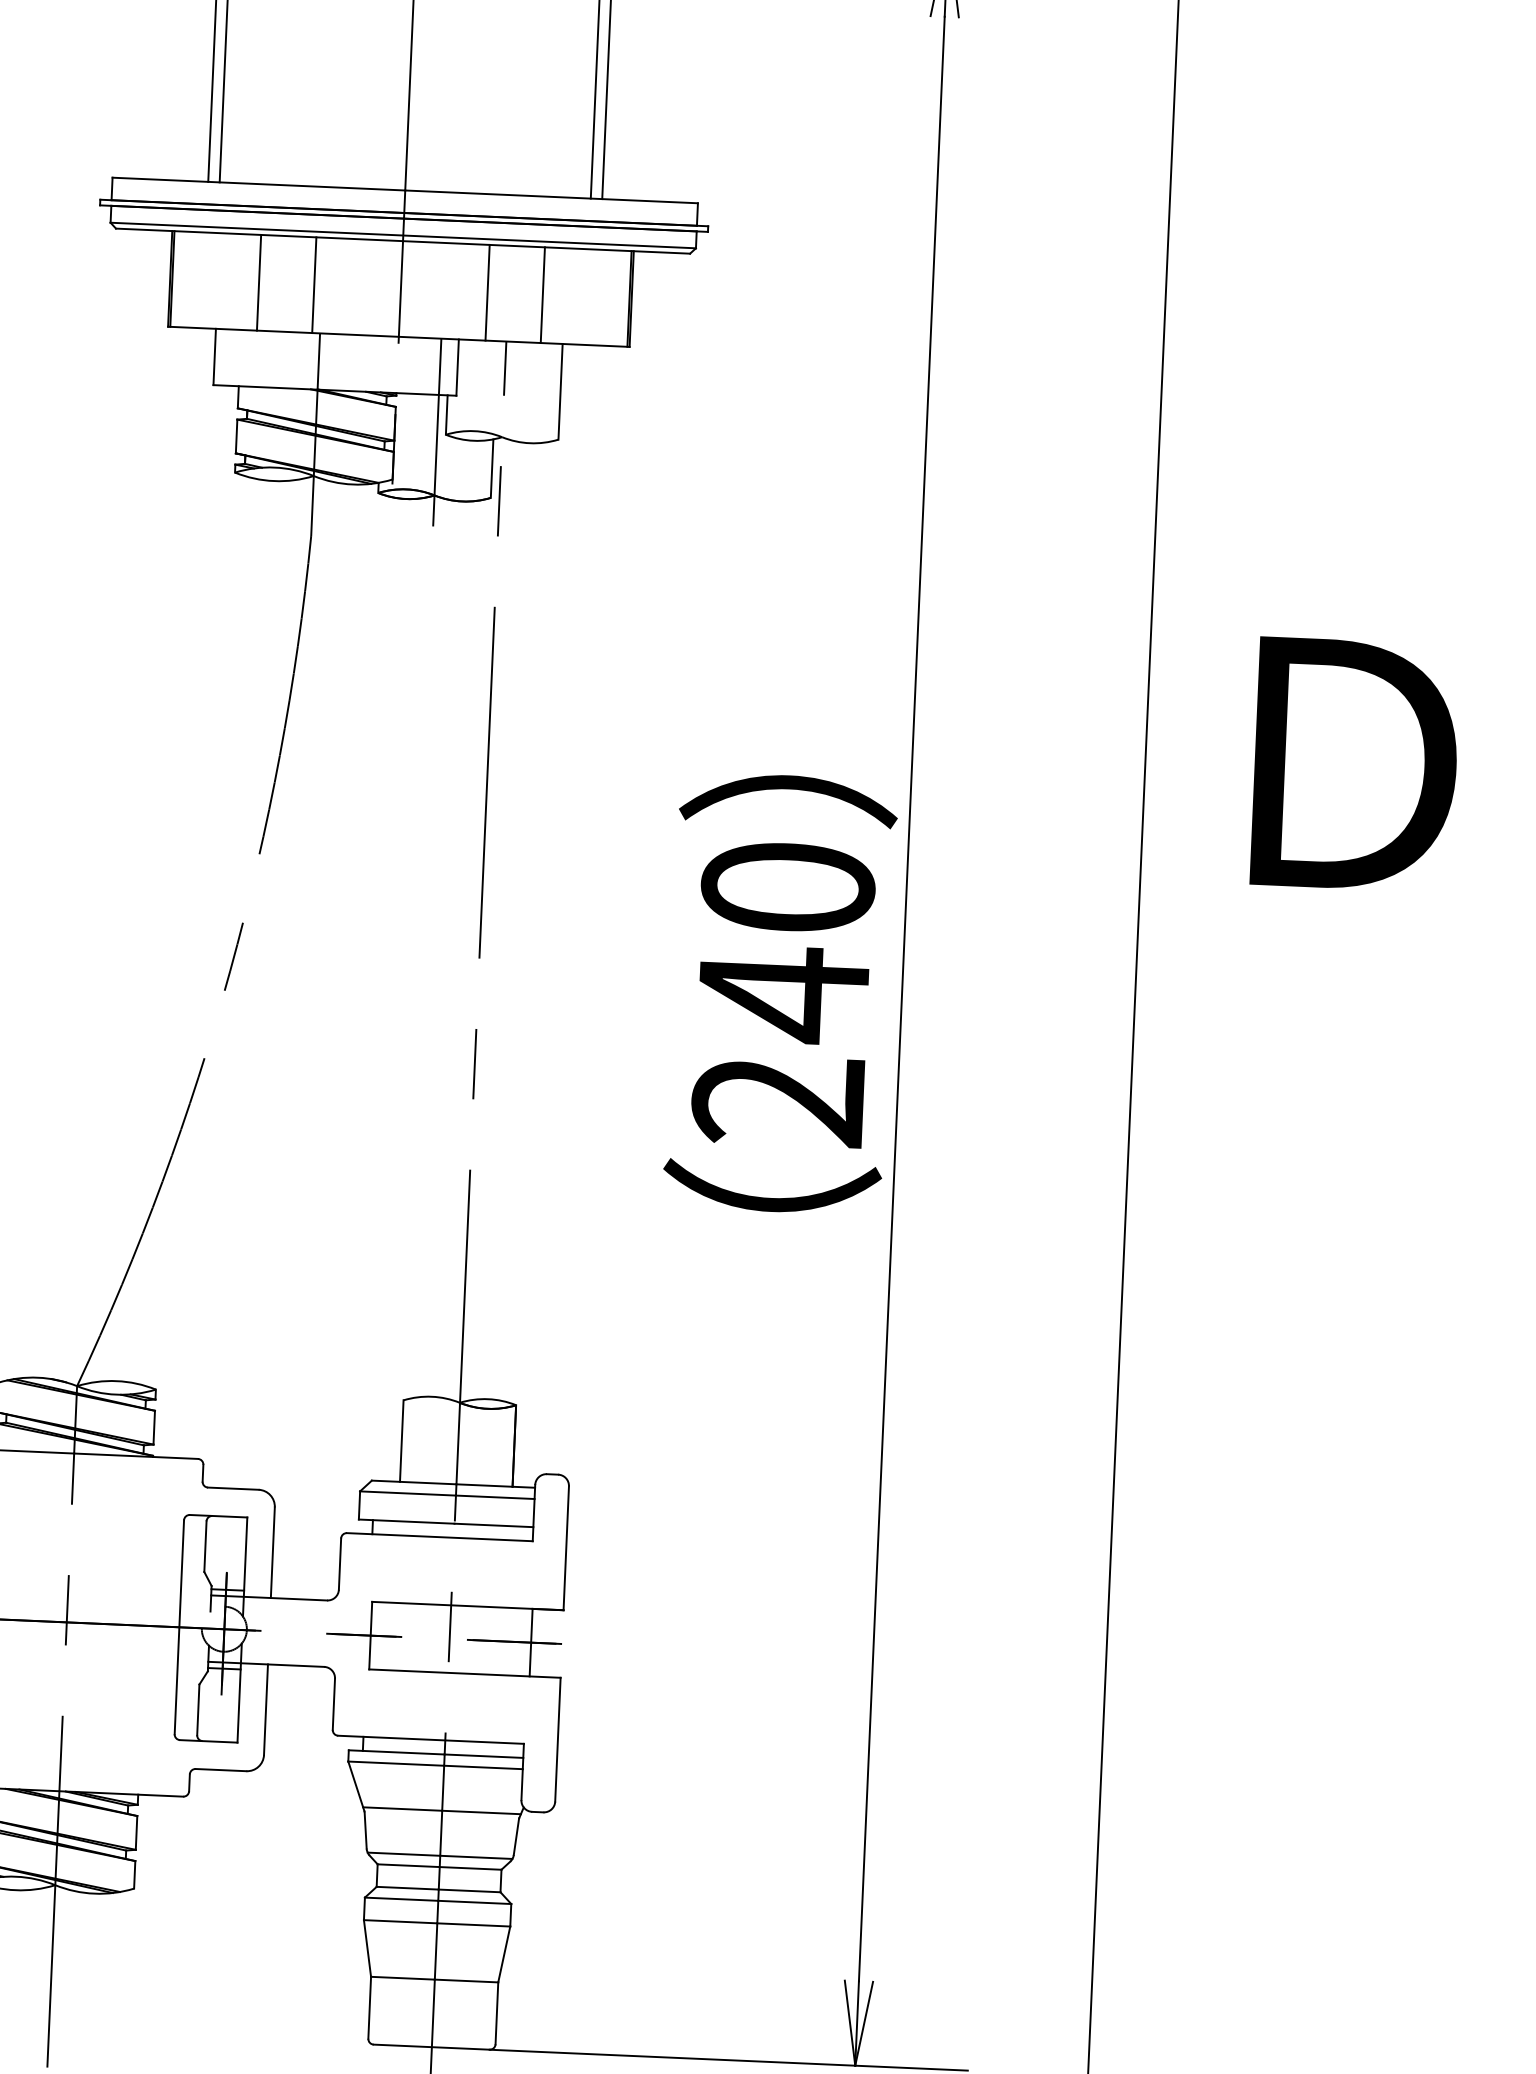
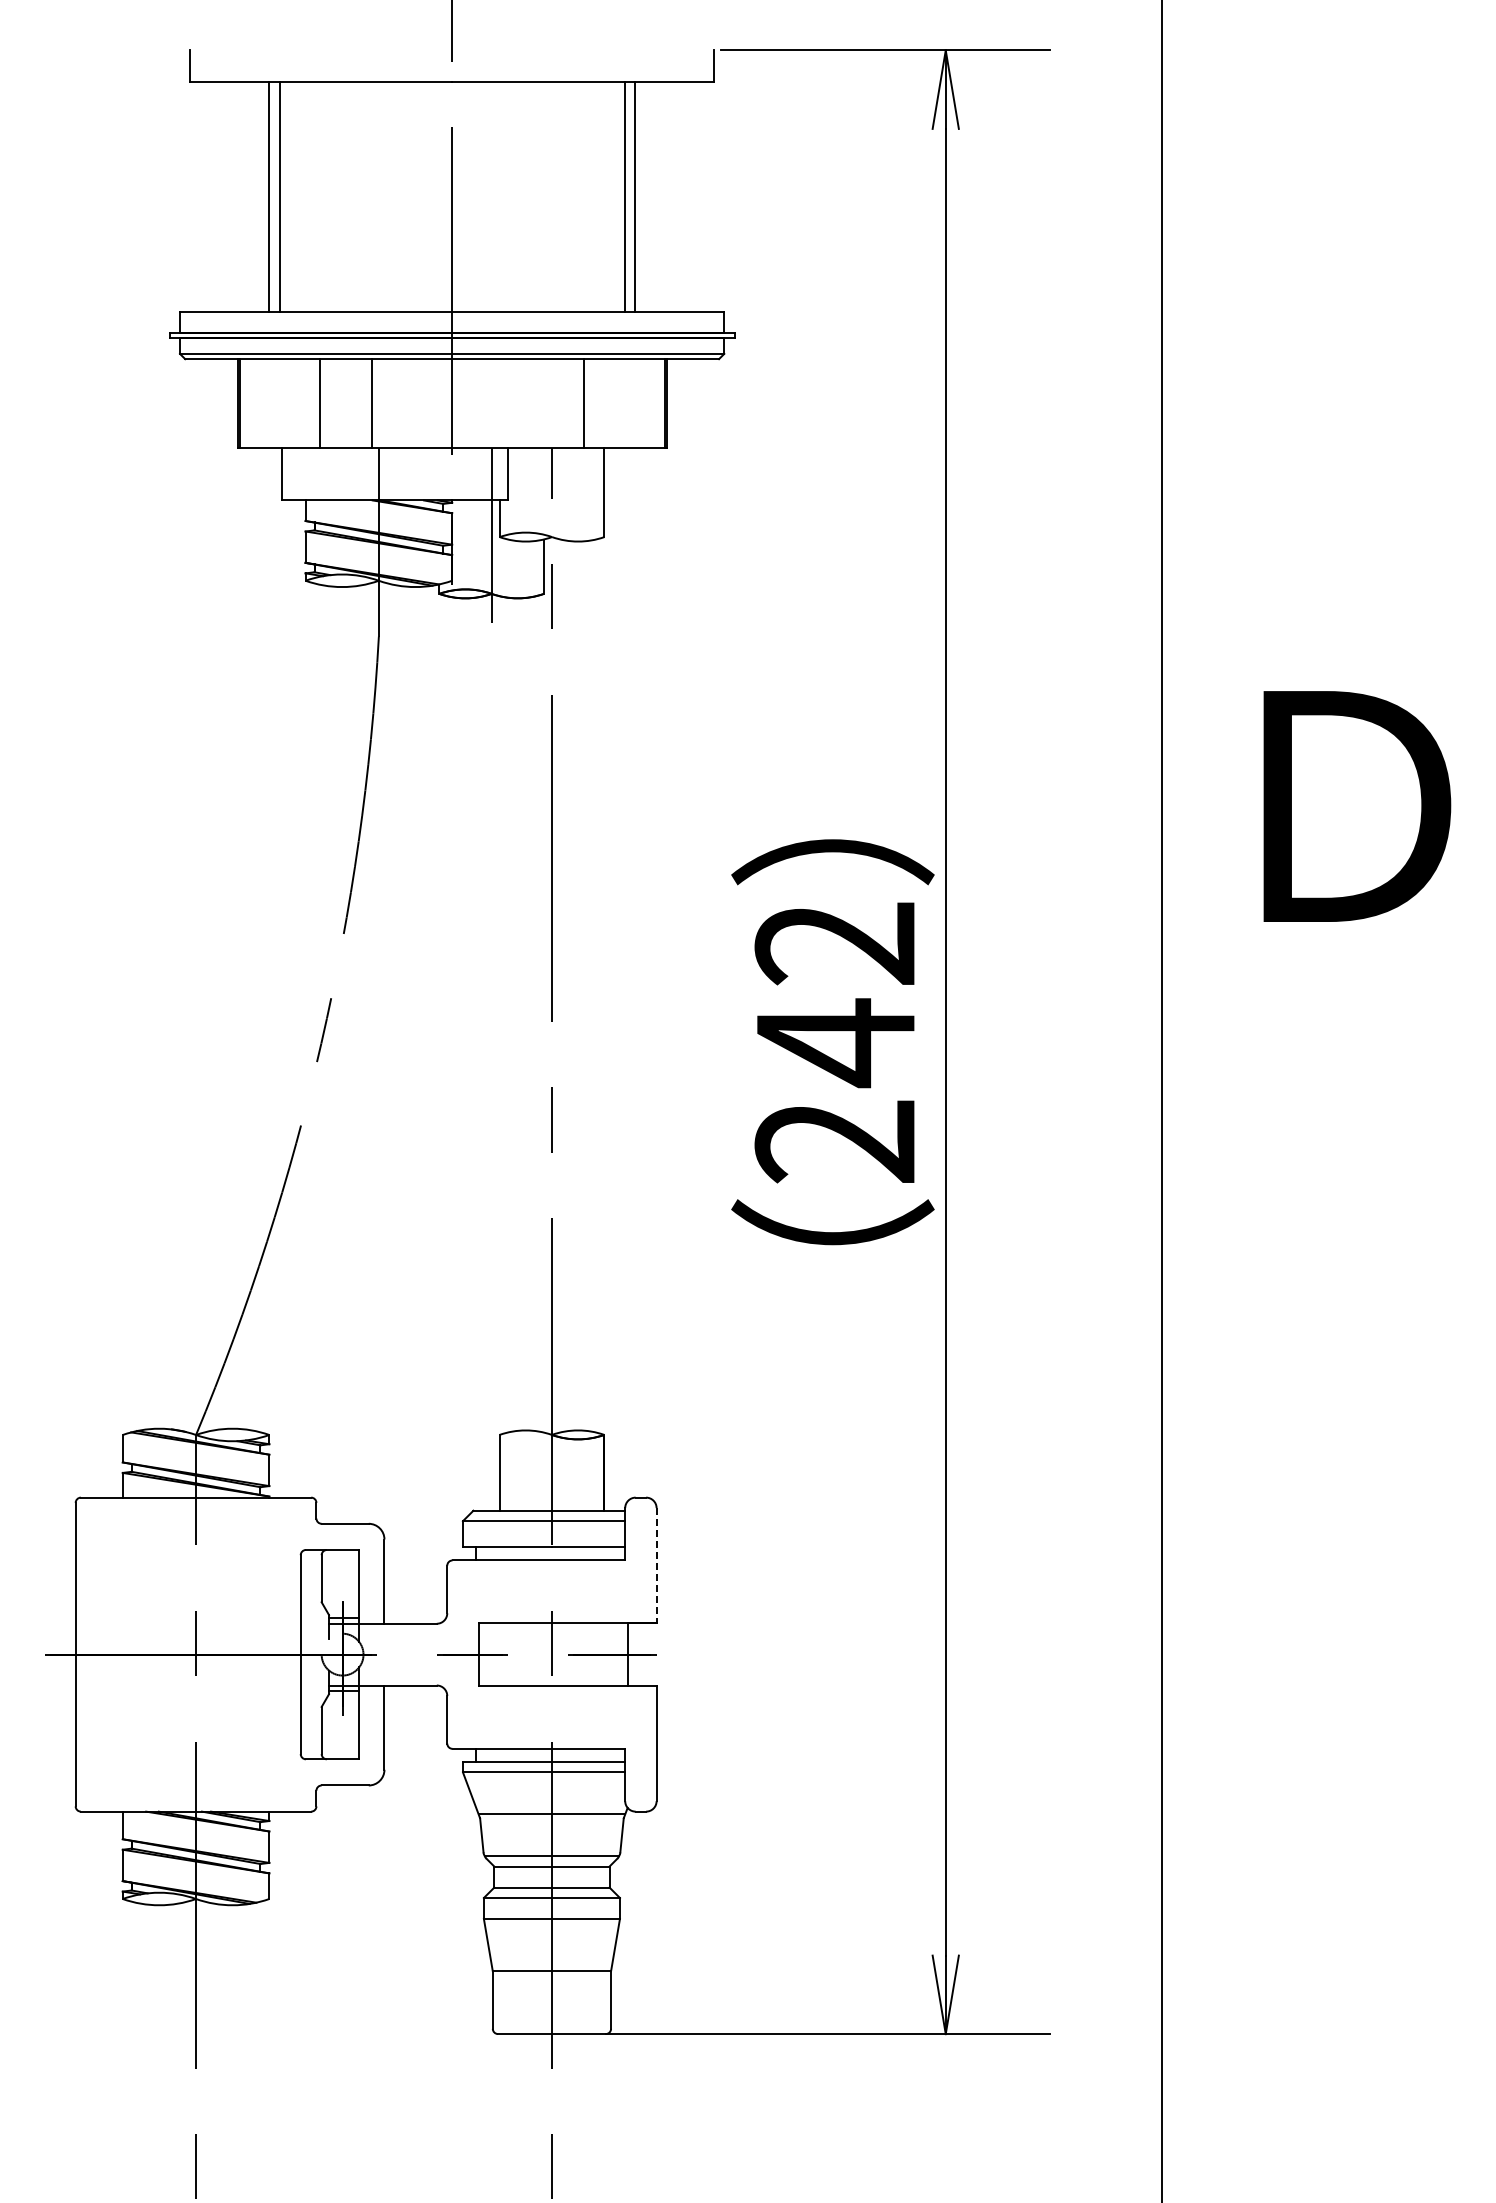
line: (487, 292) -> (532, 403), removed
text: (787, 887) -> (835, 943), 240 -> 242
line: (566, 1548) -> (656, 1565), solid -> dashed

